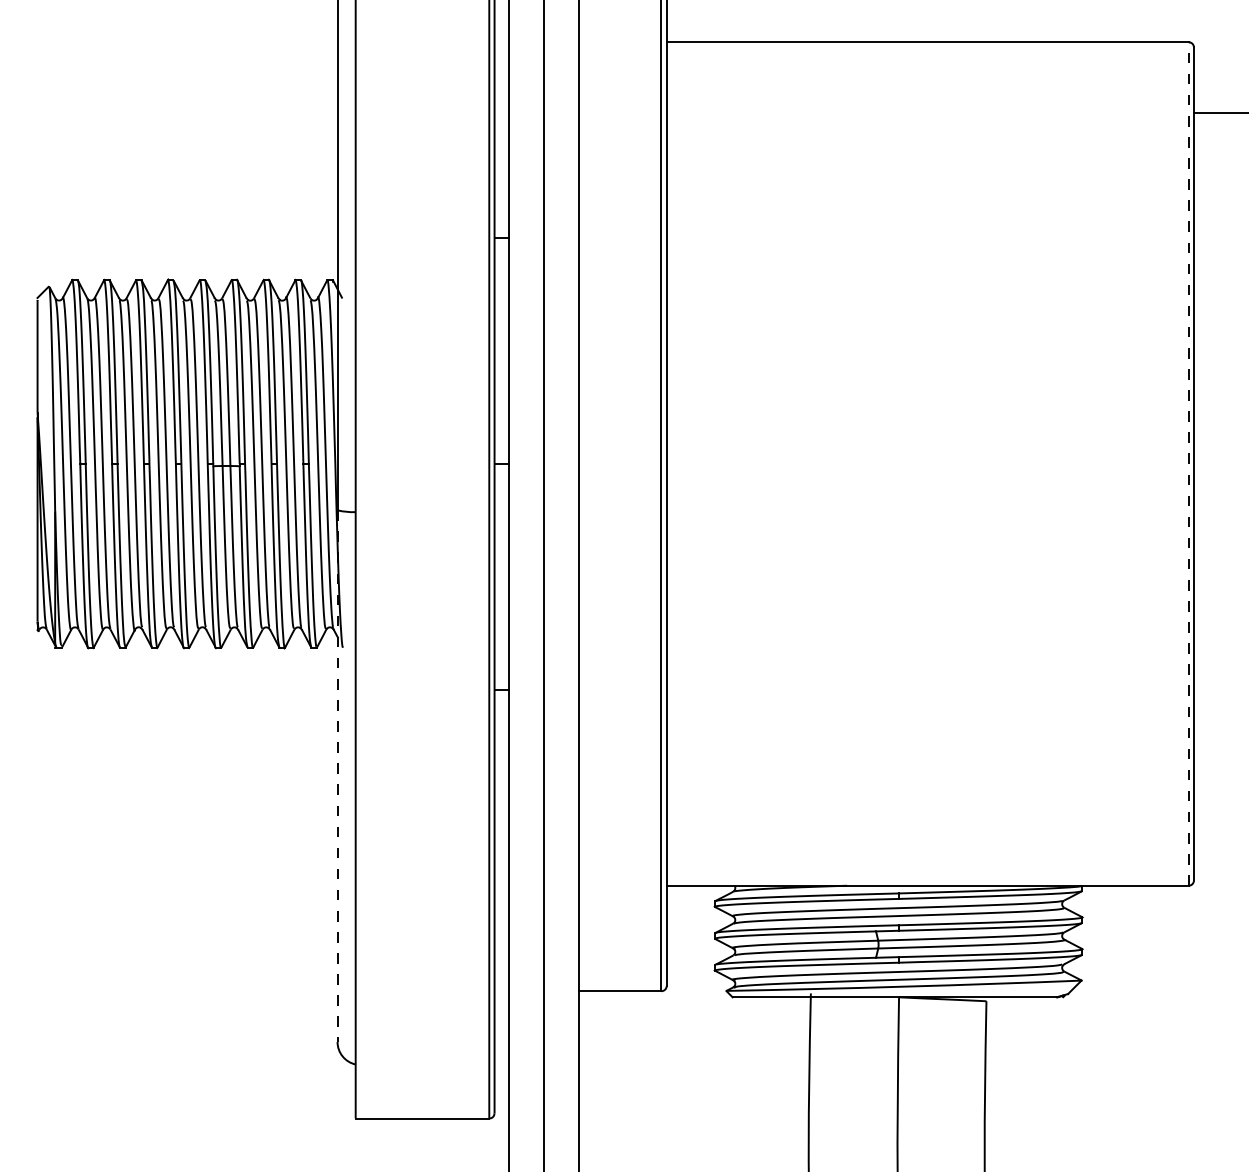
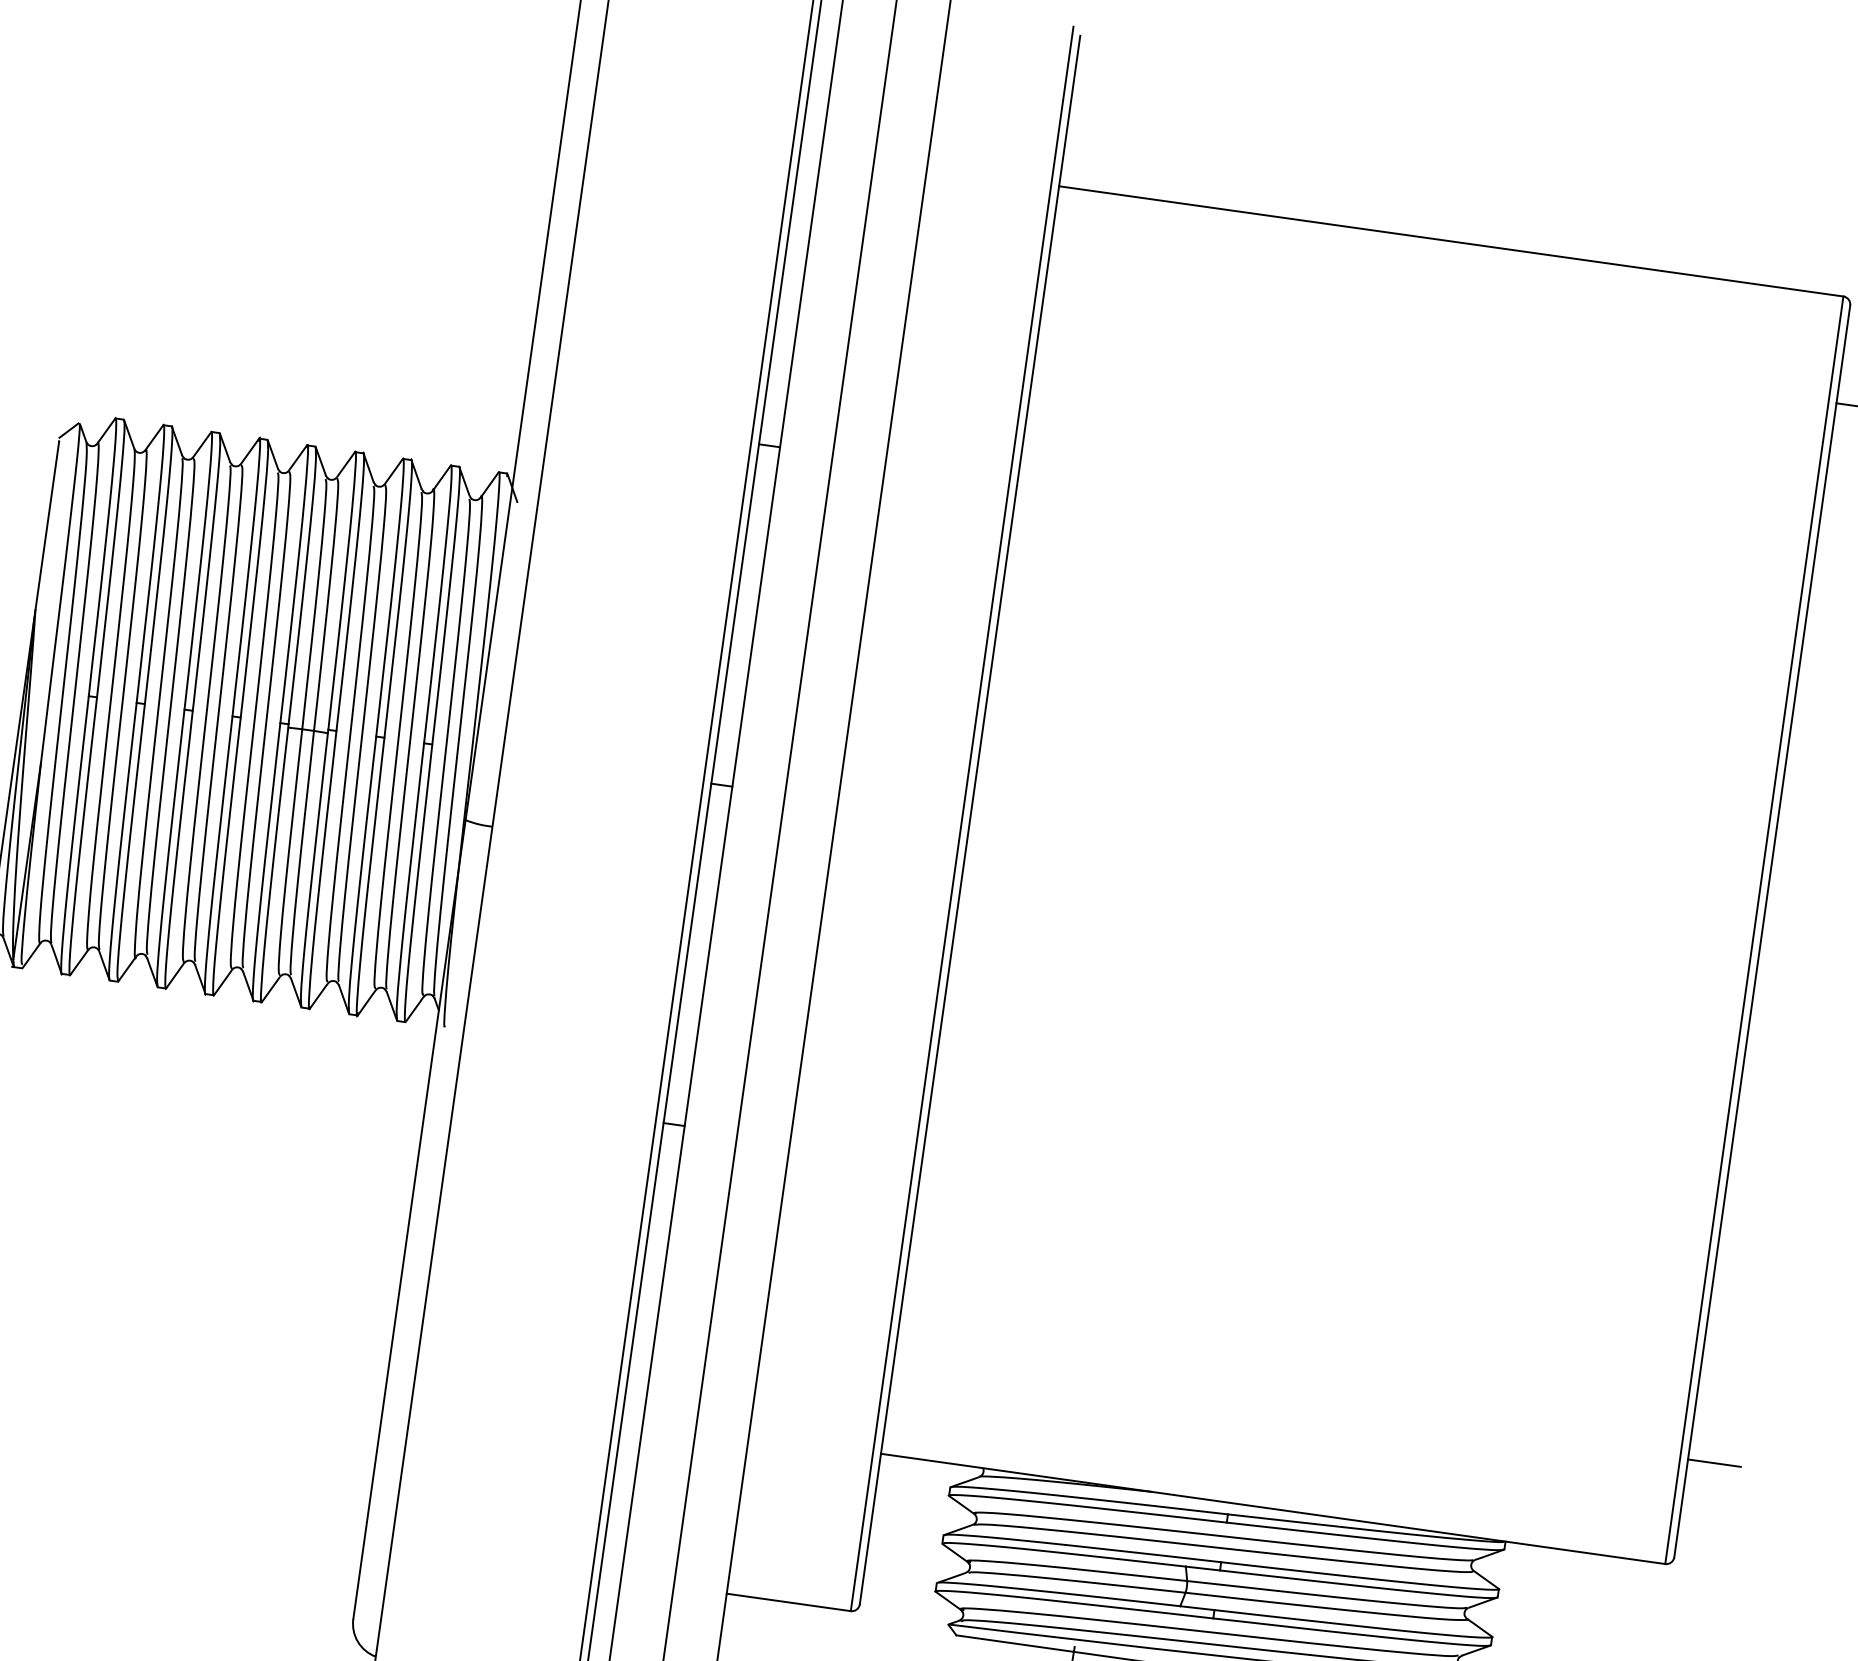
line: (1188, 463) -> (1754, 929), dashed -> solid
line: (337, 776) -> (409, 1220), dashed -> solid
line: (1211, 815) -> (1714, 1463), added

